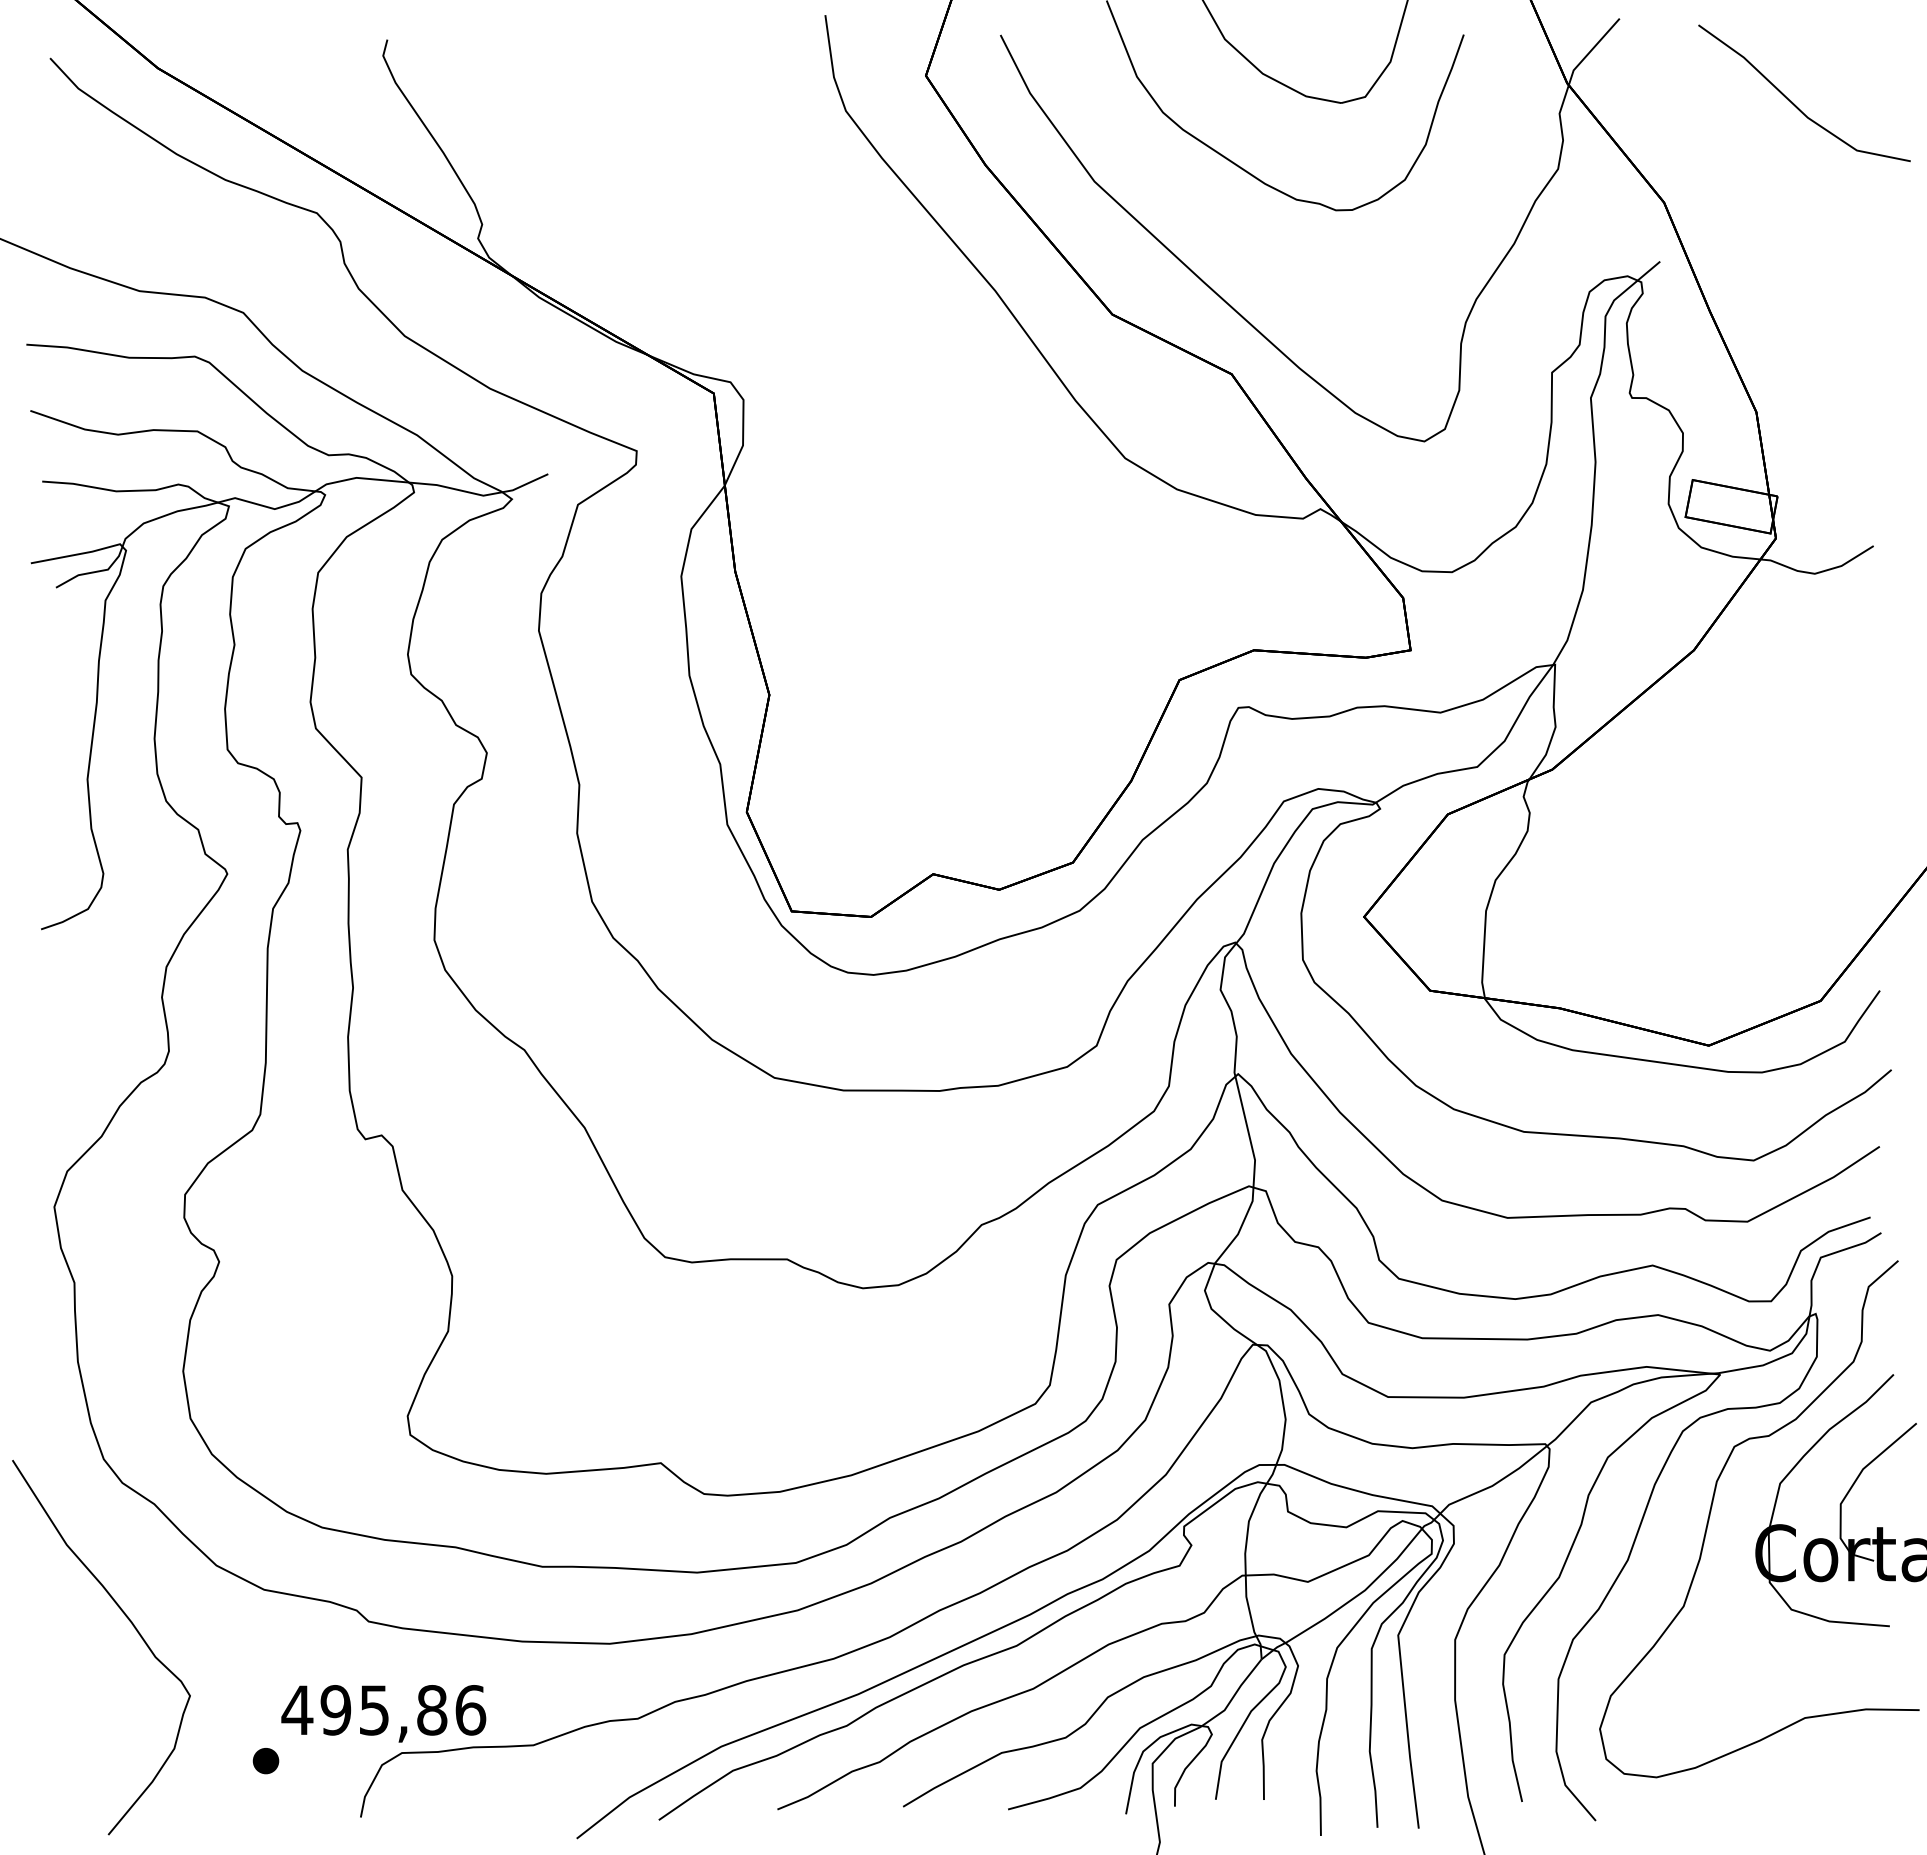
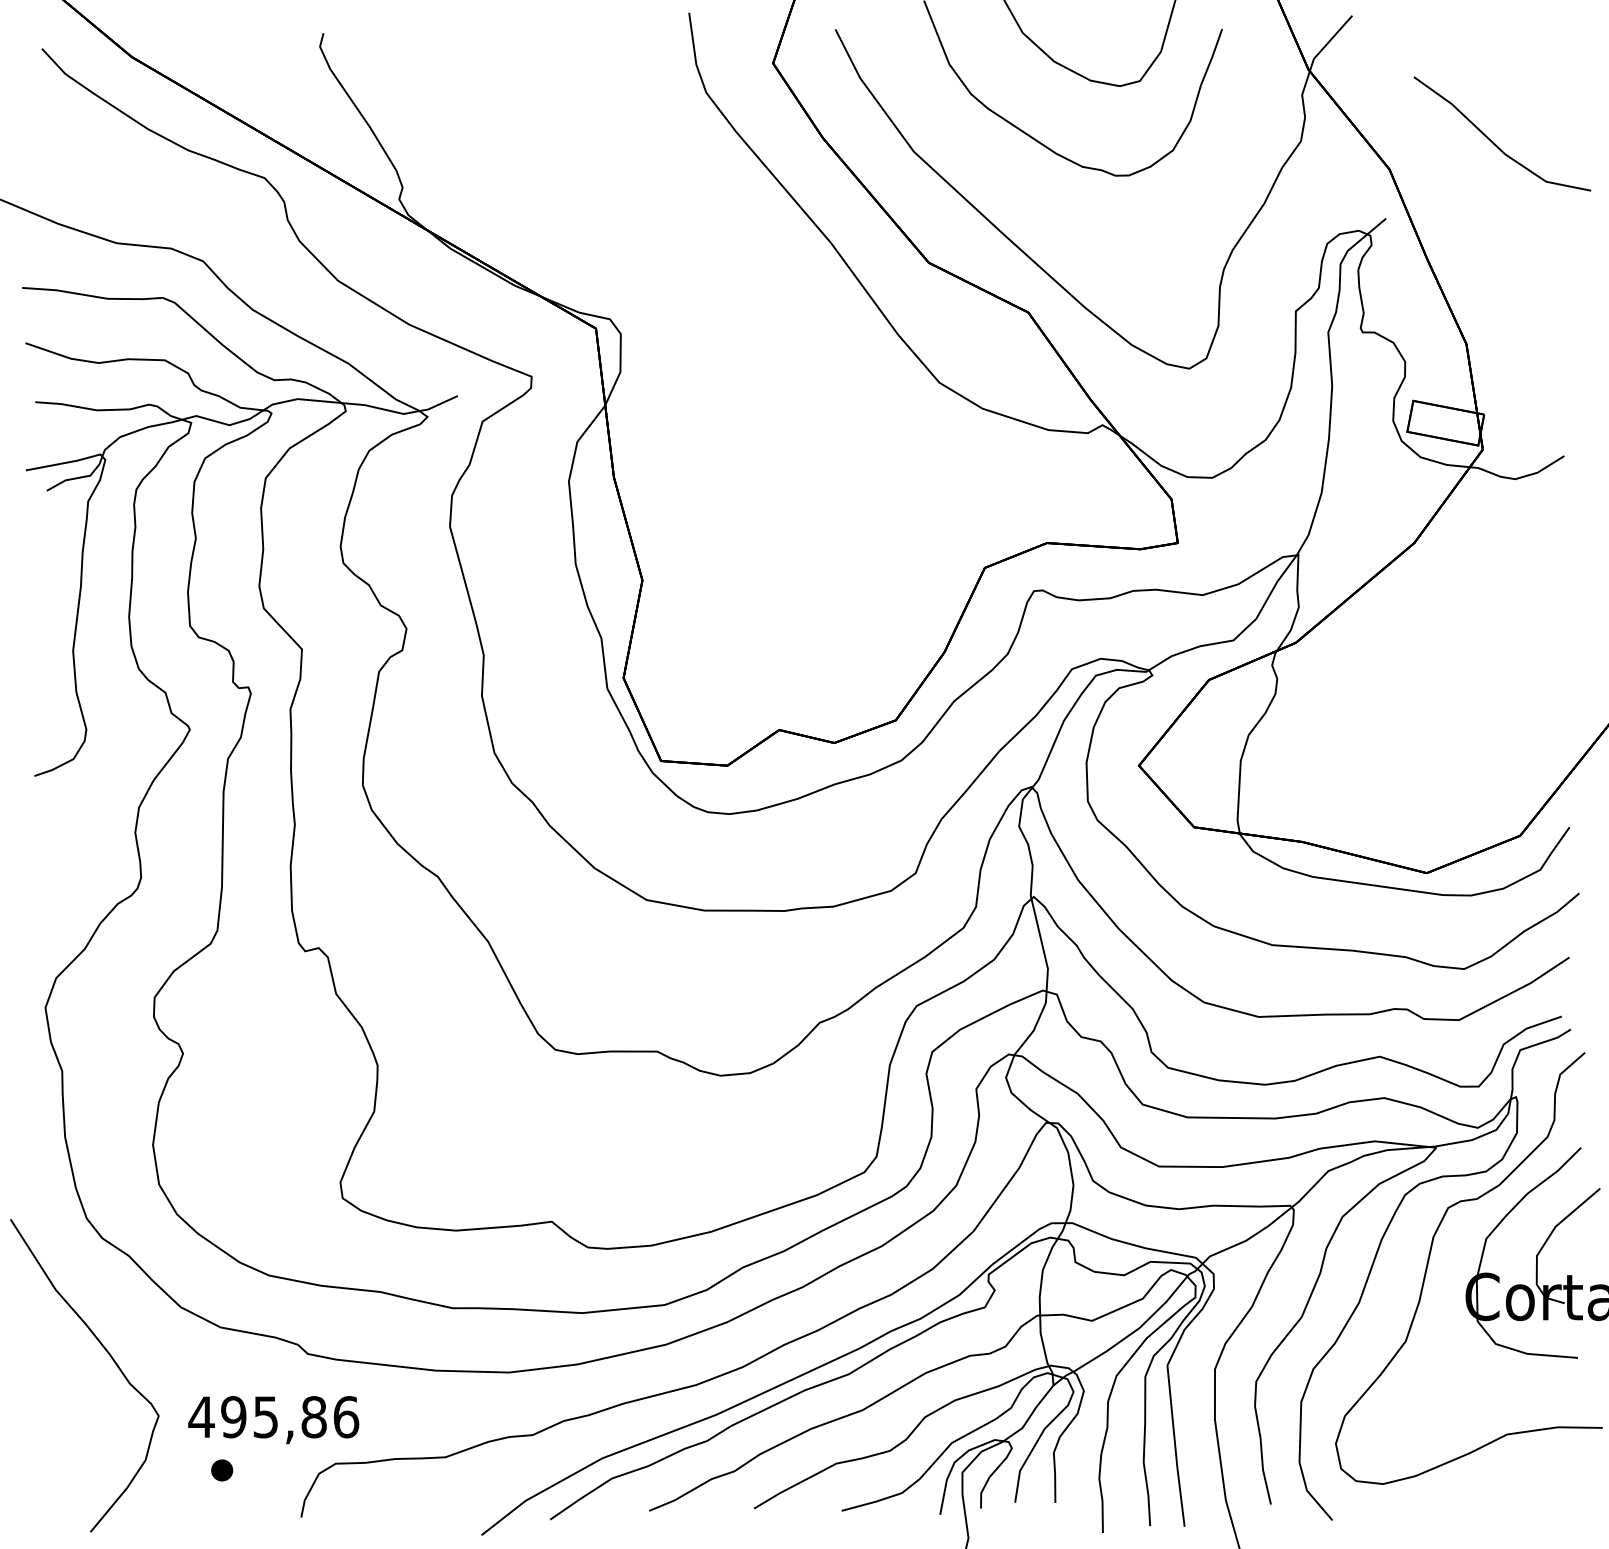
line: (1794, 103) -> (1494, 142), moved
text: (383, 1713) -> (273, 1419), moved

